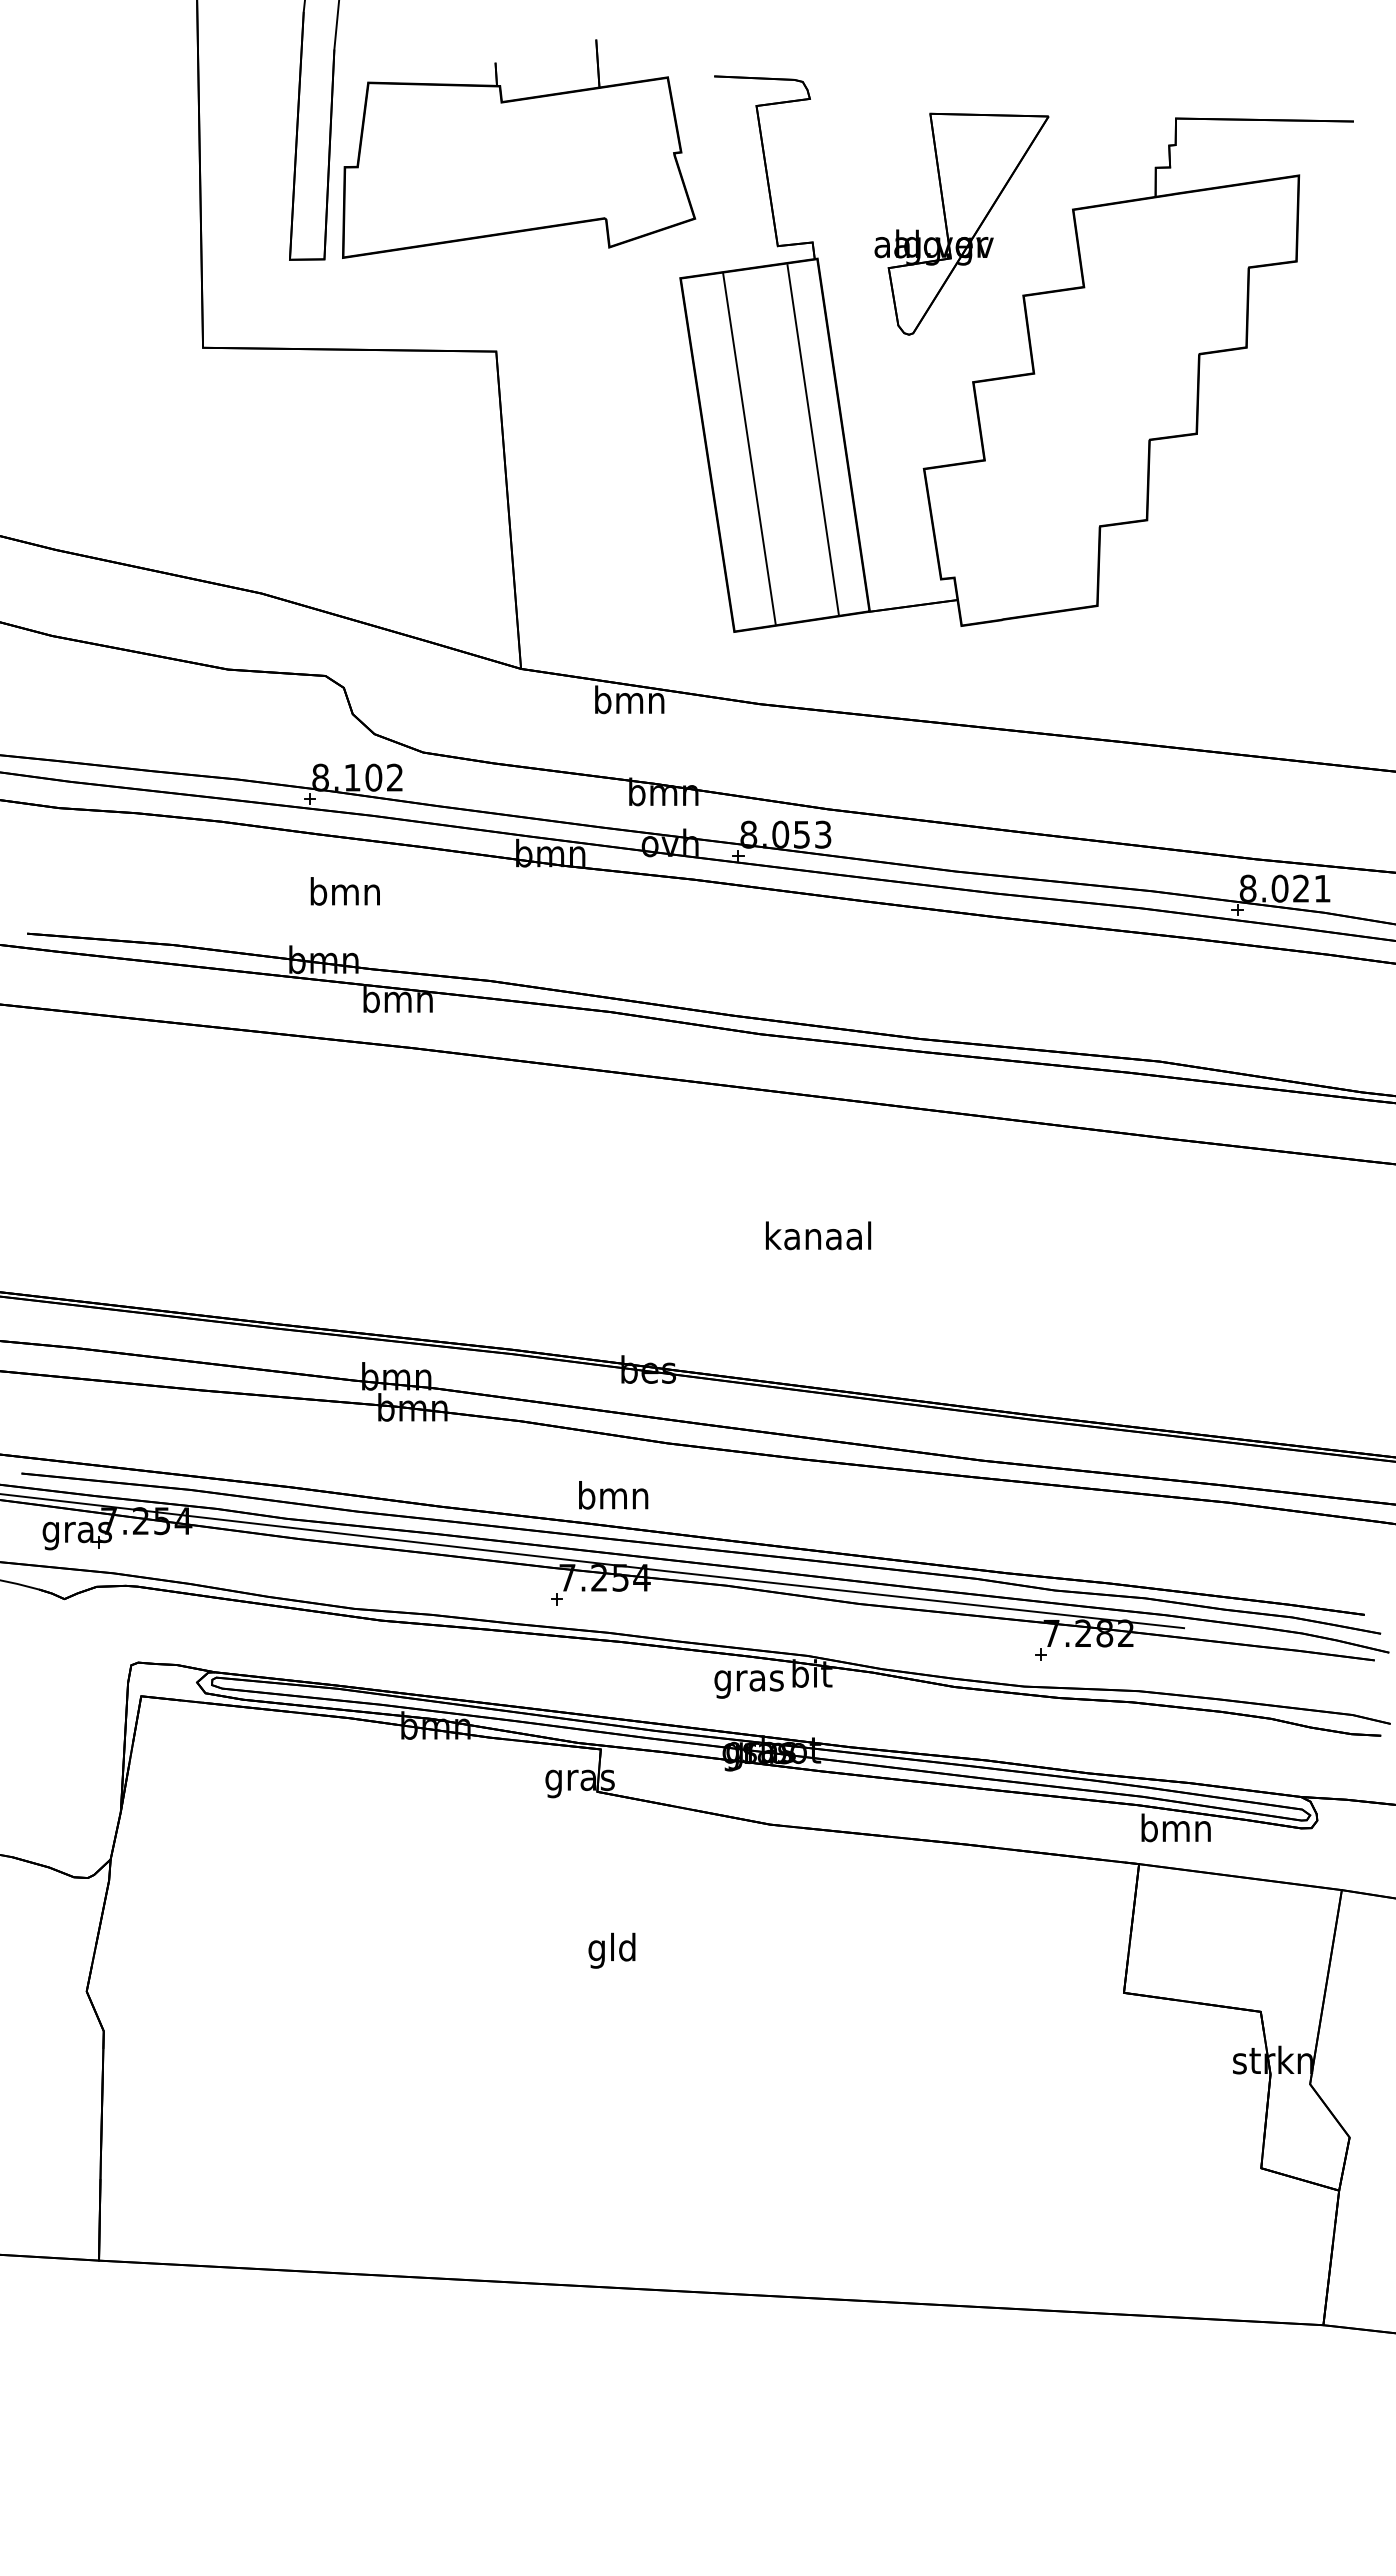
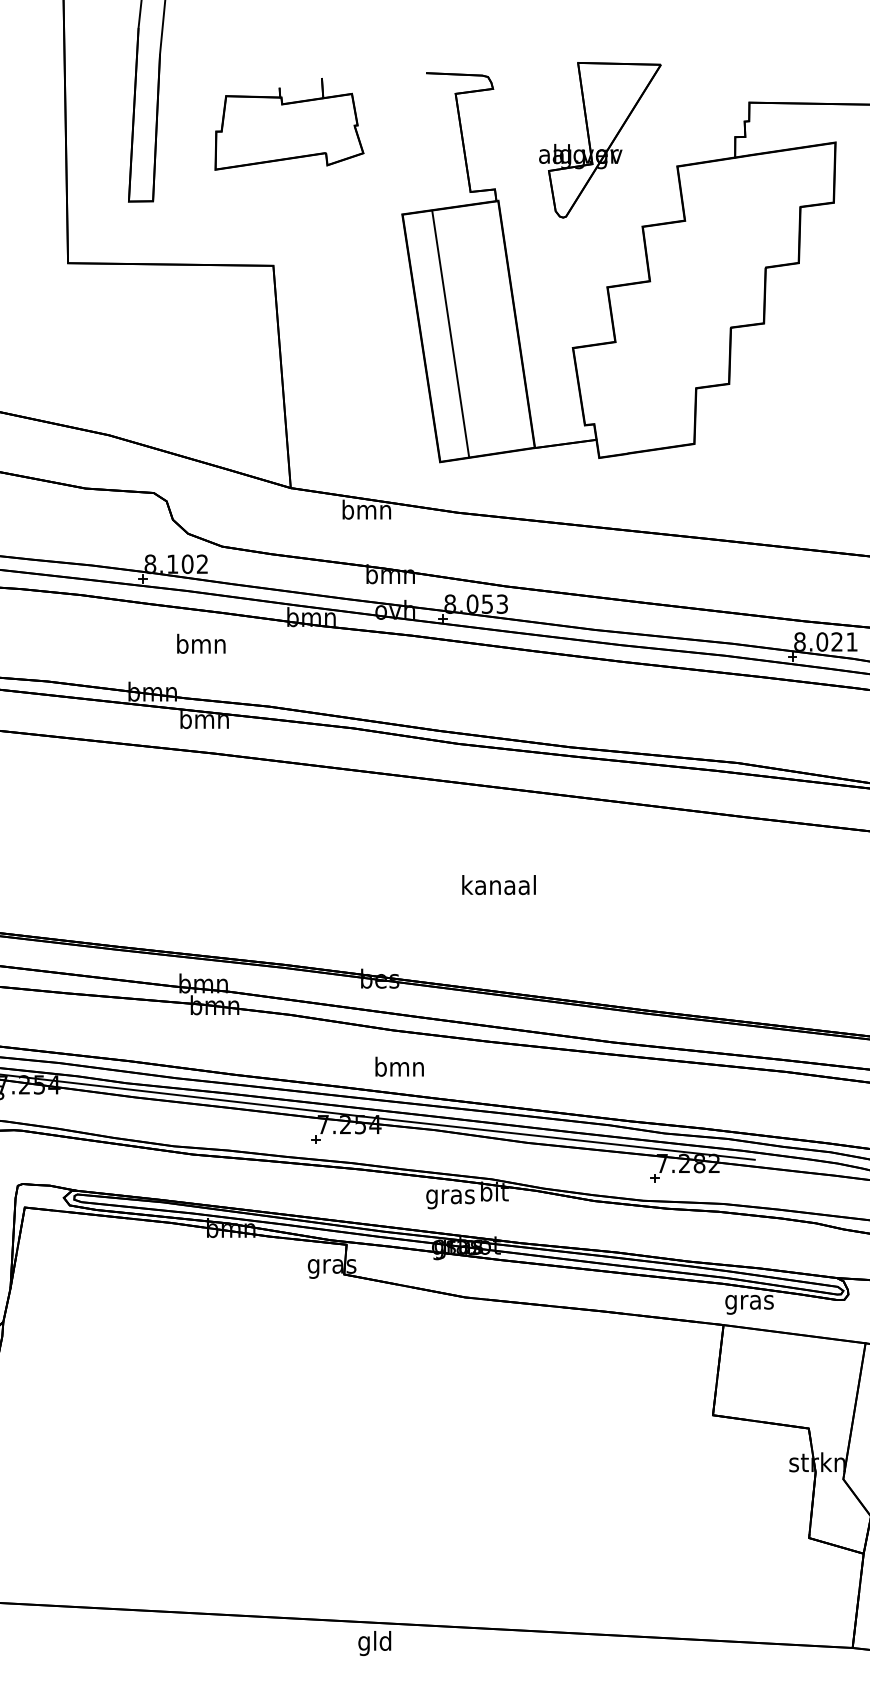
part: (519, 148) -> (289, 123), size x0.6
part: (961, 223) -> (599, 139), moved
line: (812, 439) -> (494, 327), removed
text: (344, 891) -> (200, 643), moved
text: (613, 1495) -> (399, 1066), moved
text: (1175, 1831) -> (749, 1302), bmn -> gras
text: (611, 1950) -> (374, 1643), moved

